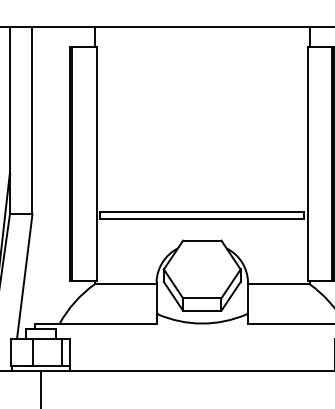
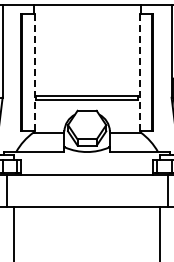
line: (96, 163) -> (34, 72), solid -> dashed
line: (307, 165) -> (139, 73), solid -> dashed

